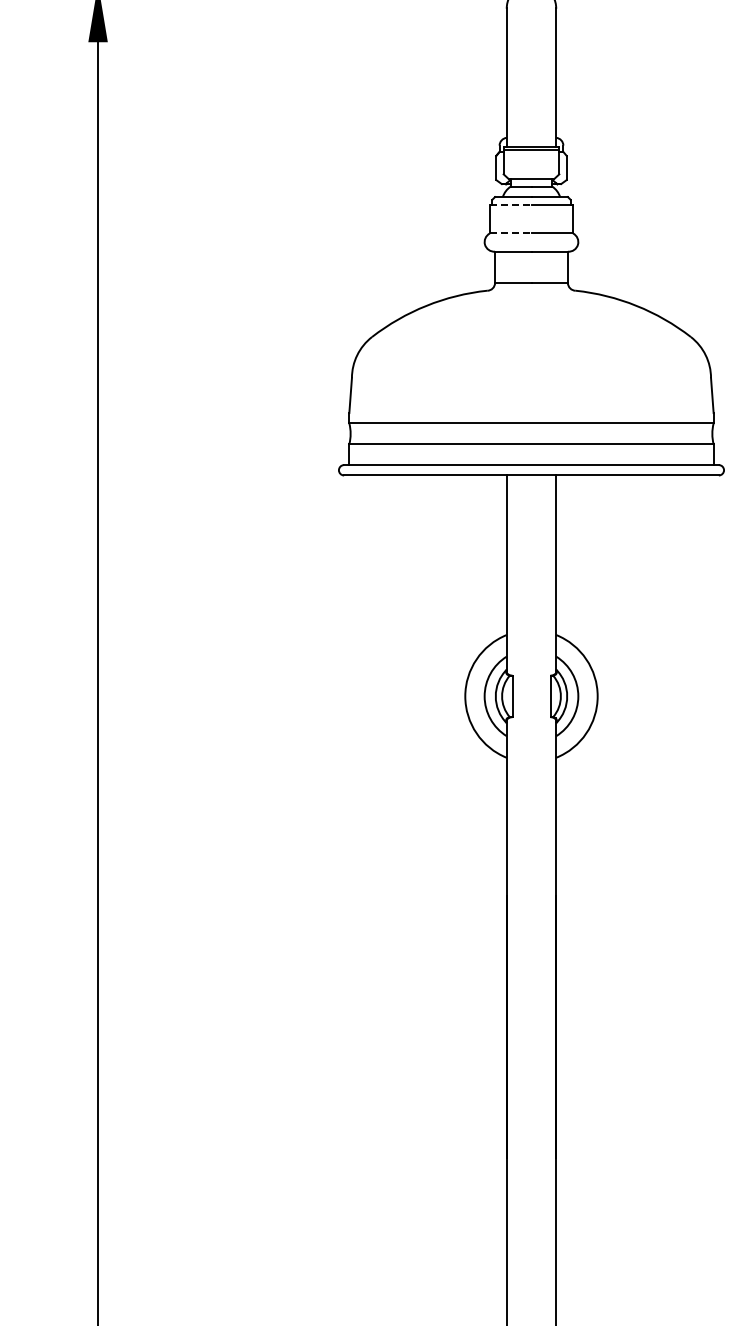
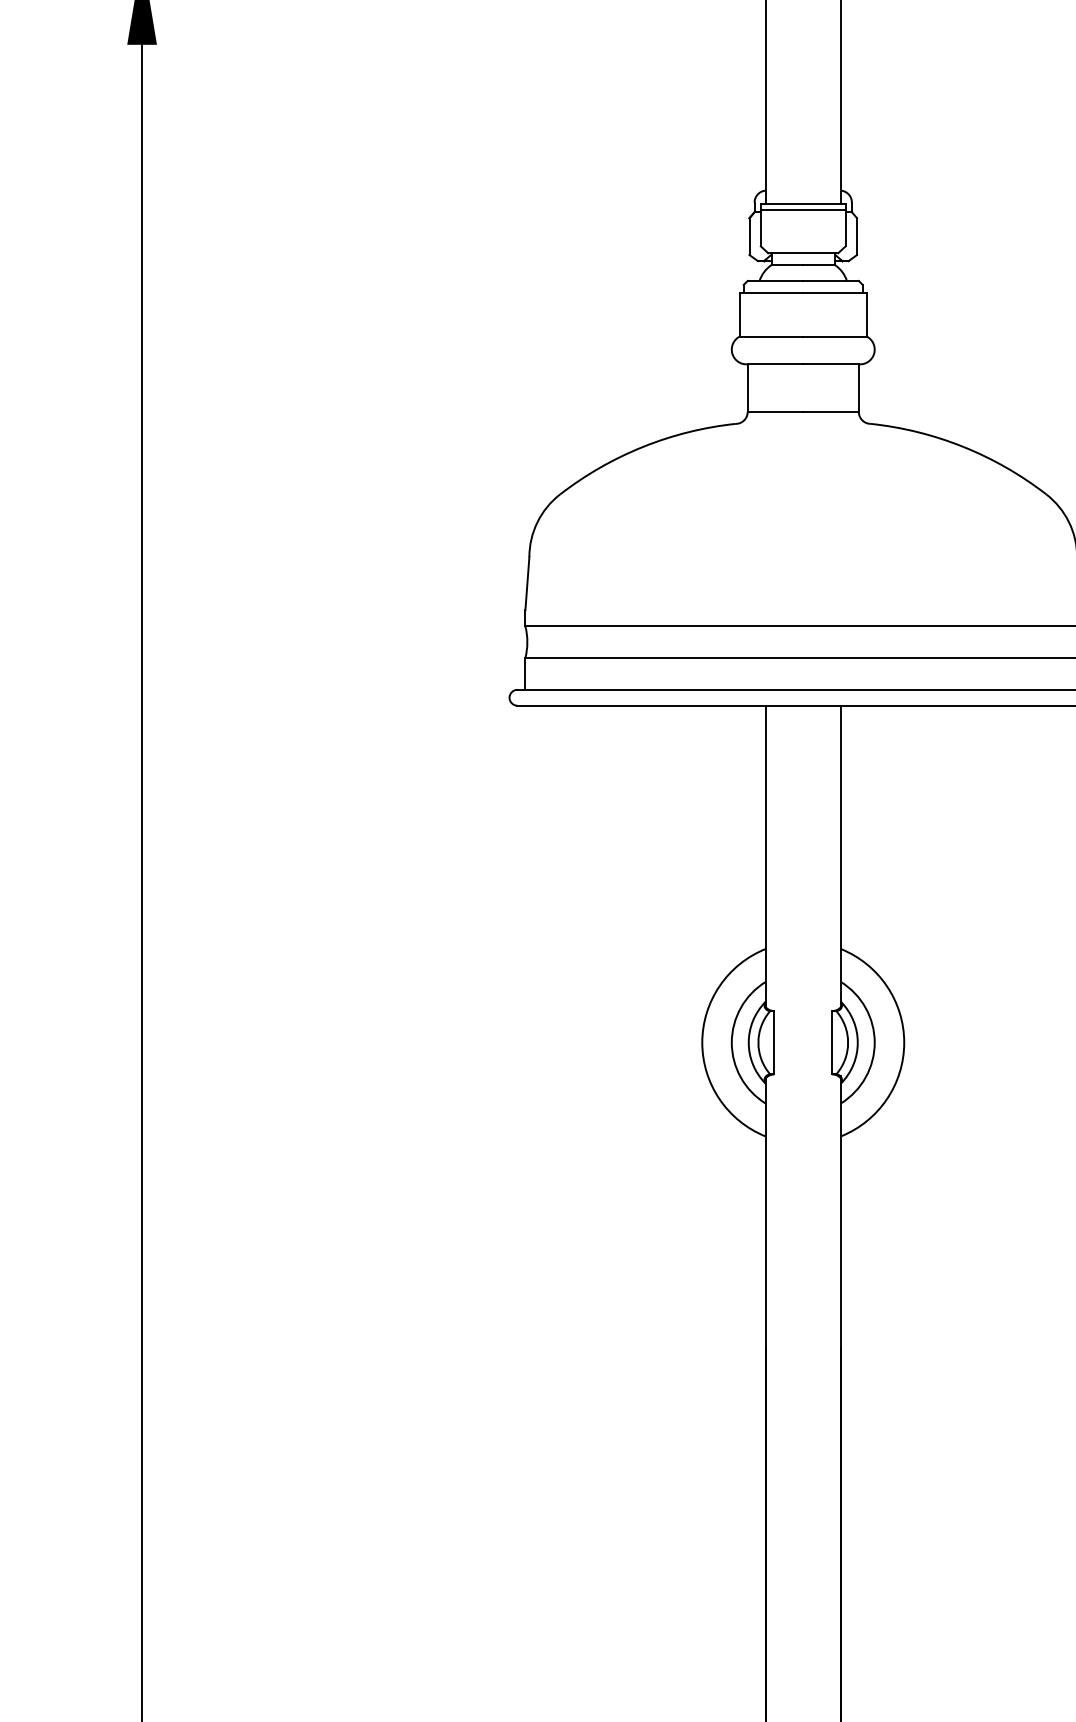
line: (510, 204) -> (771, 292), dashed -> solid
line: (510, 233) -> (771, 336), dashed -> solid

